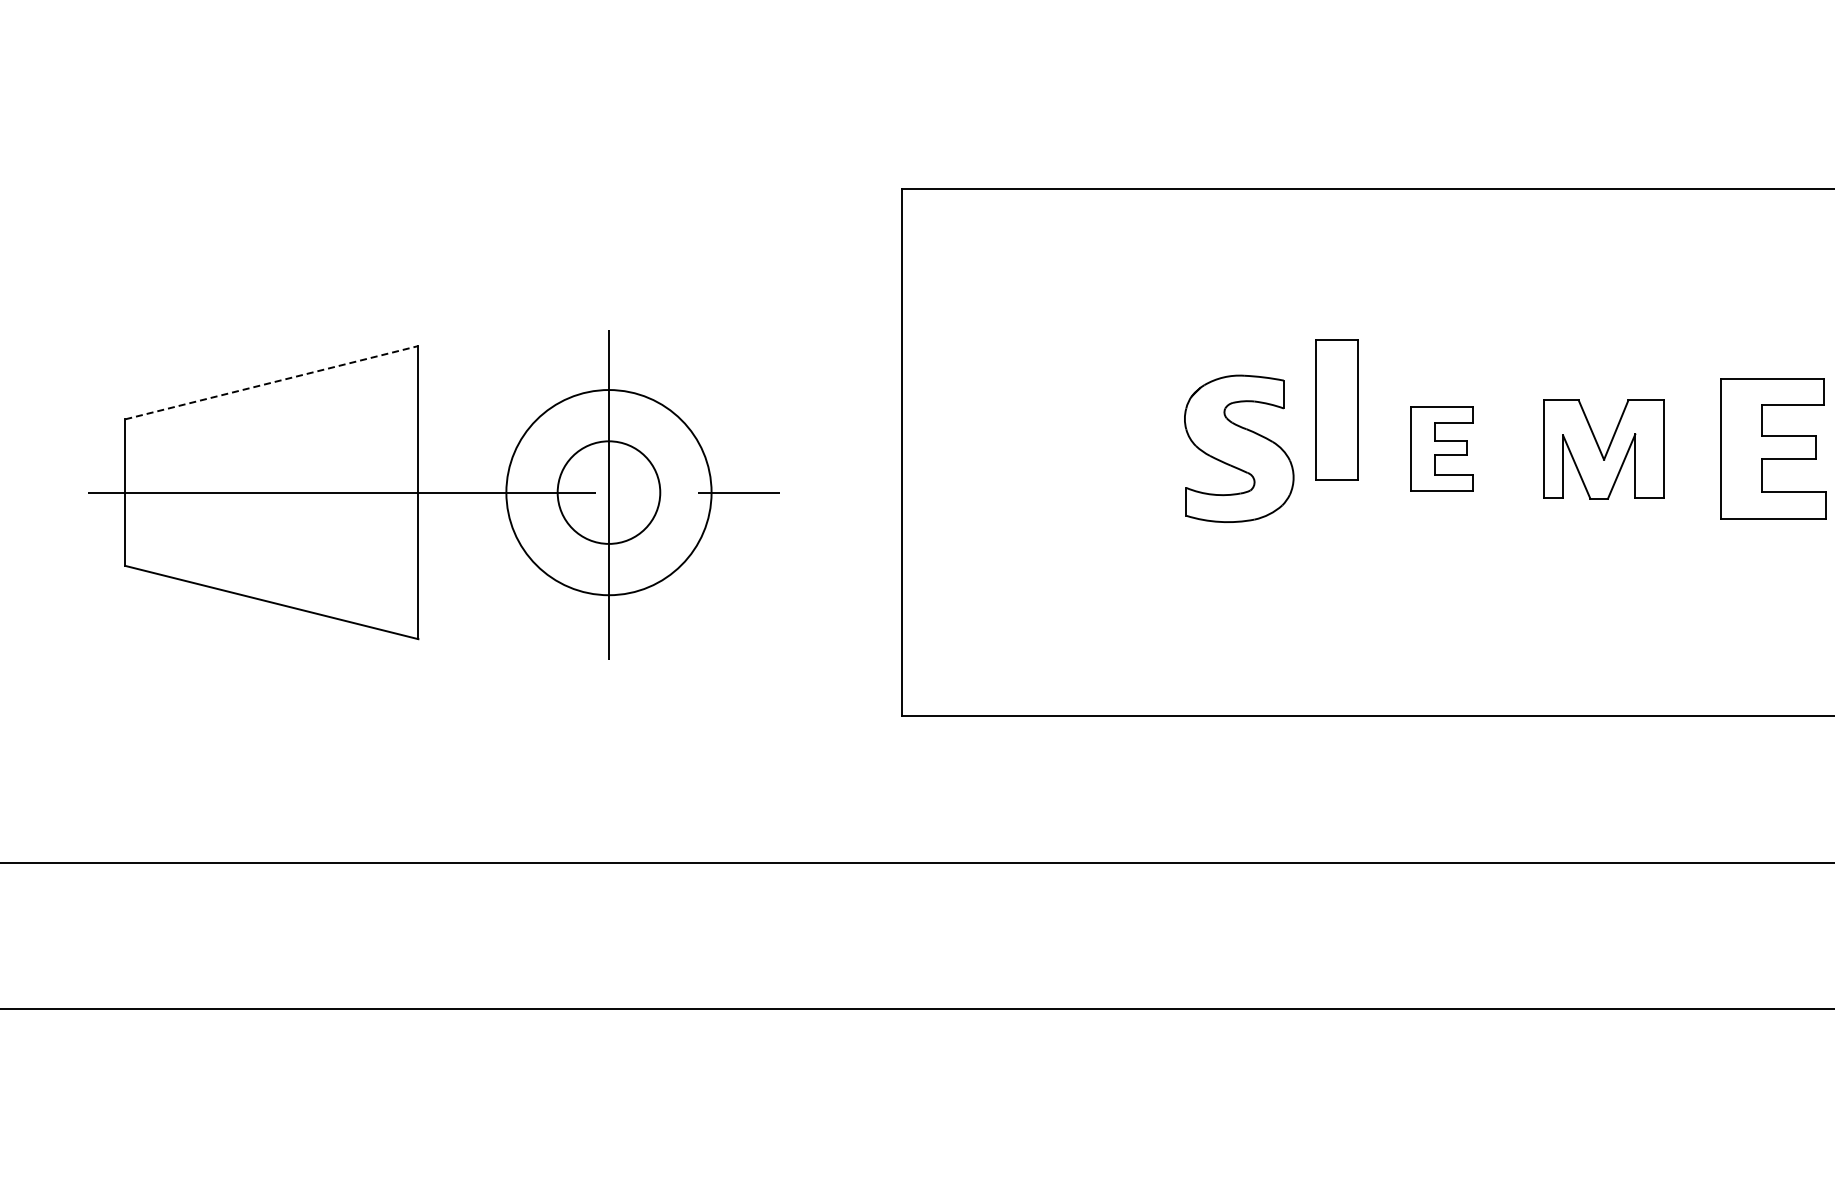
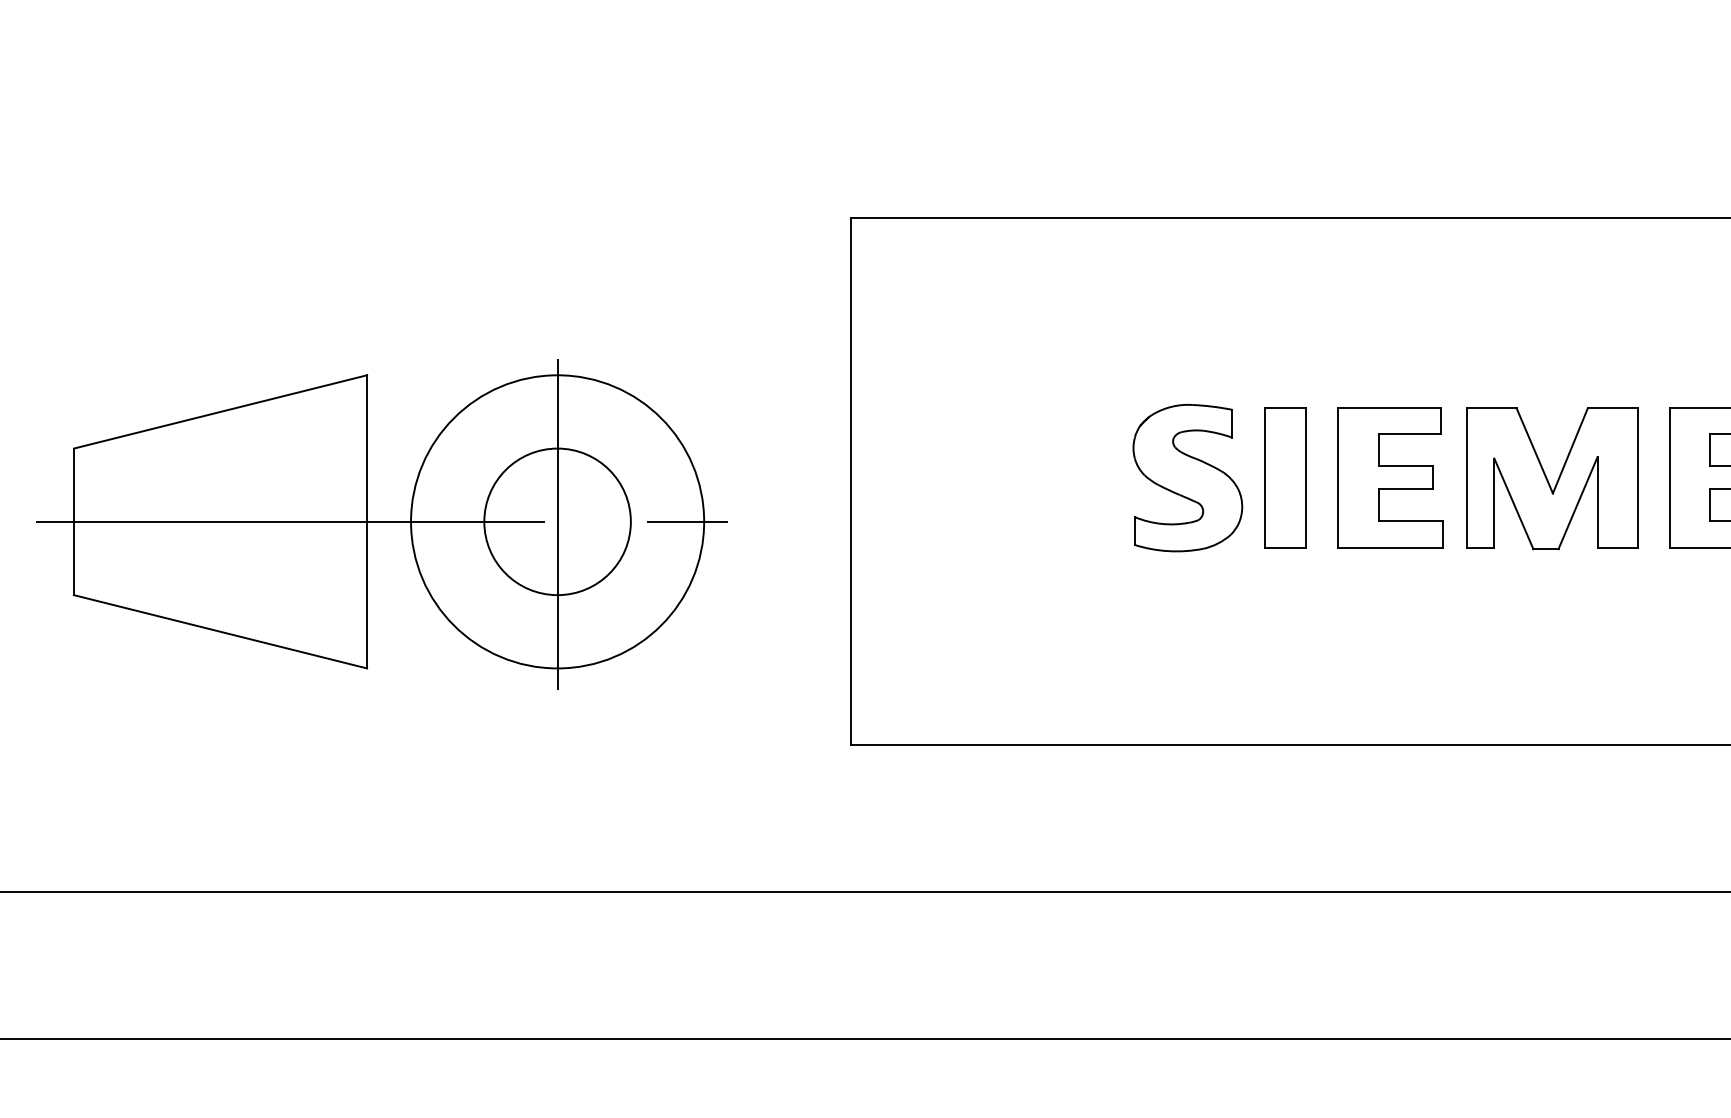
line: (272, 382) -> (221, 411), dashed -> solid
part: (1336, 409) -> (1285, 477), moved
part: (1441, 448) -> (1390, 477), size x1.67
part: (1603, 449) -> (1552, 478), size x1.43
circle: (608, 492) -> (557, 521), size x1.43
circle: (608, 492) -> (557, 521), size x1.43

